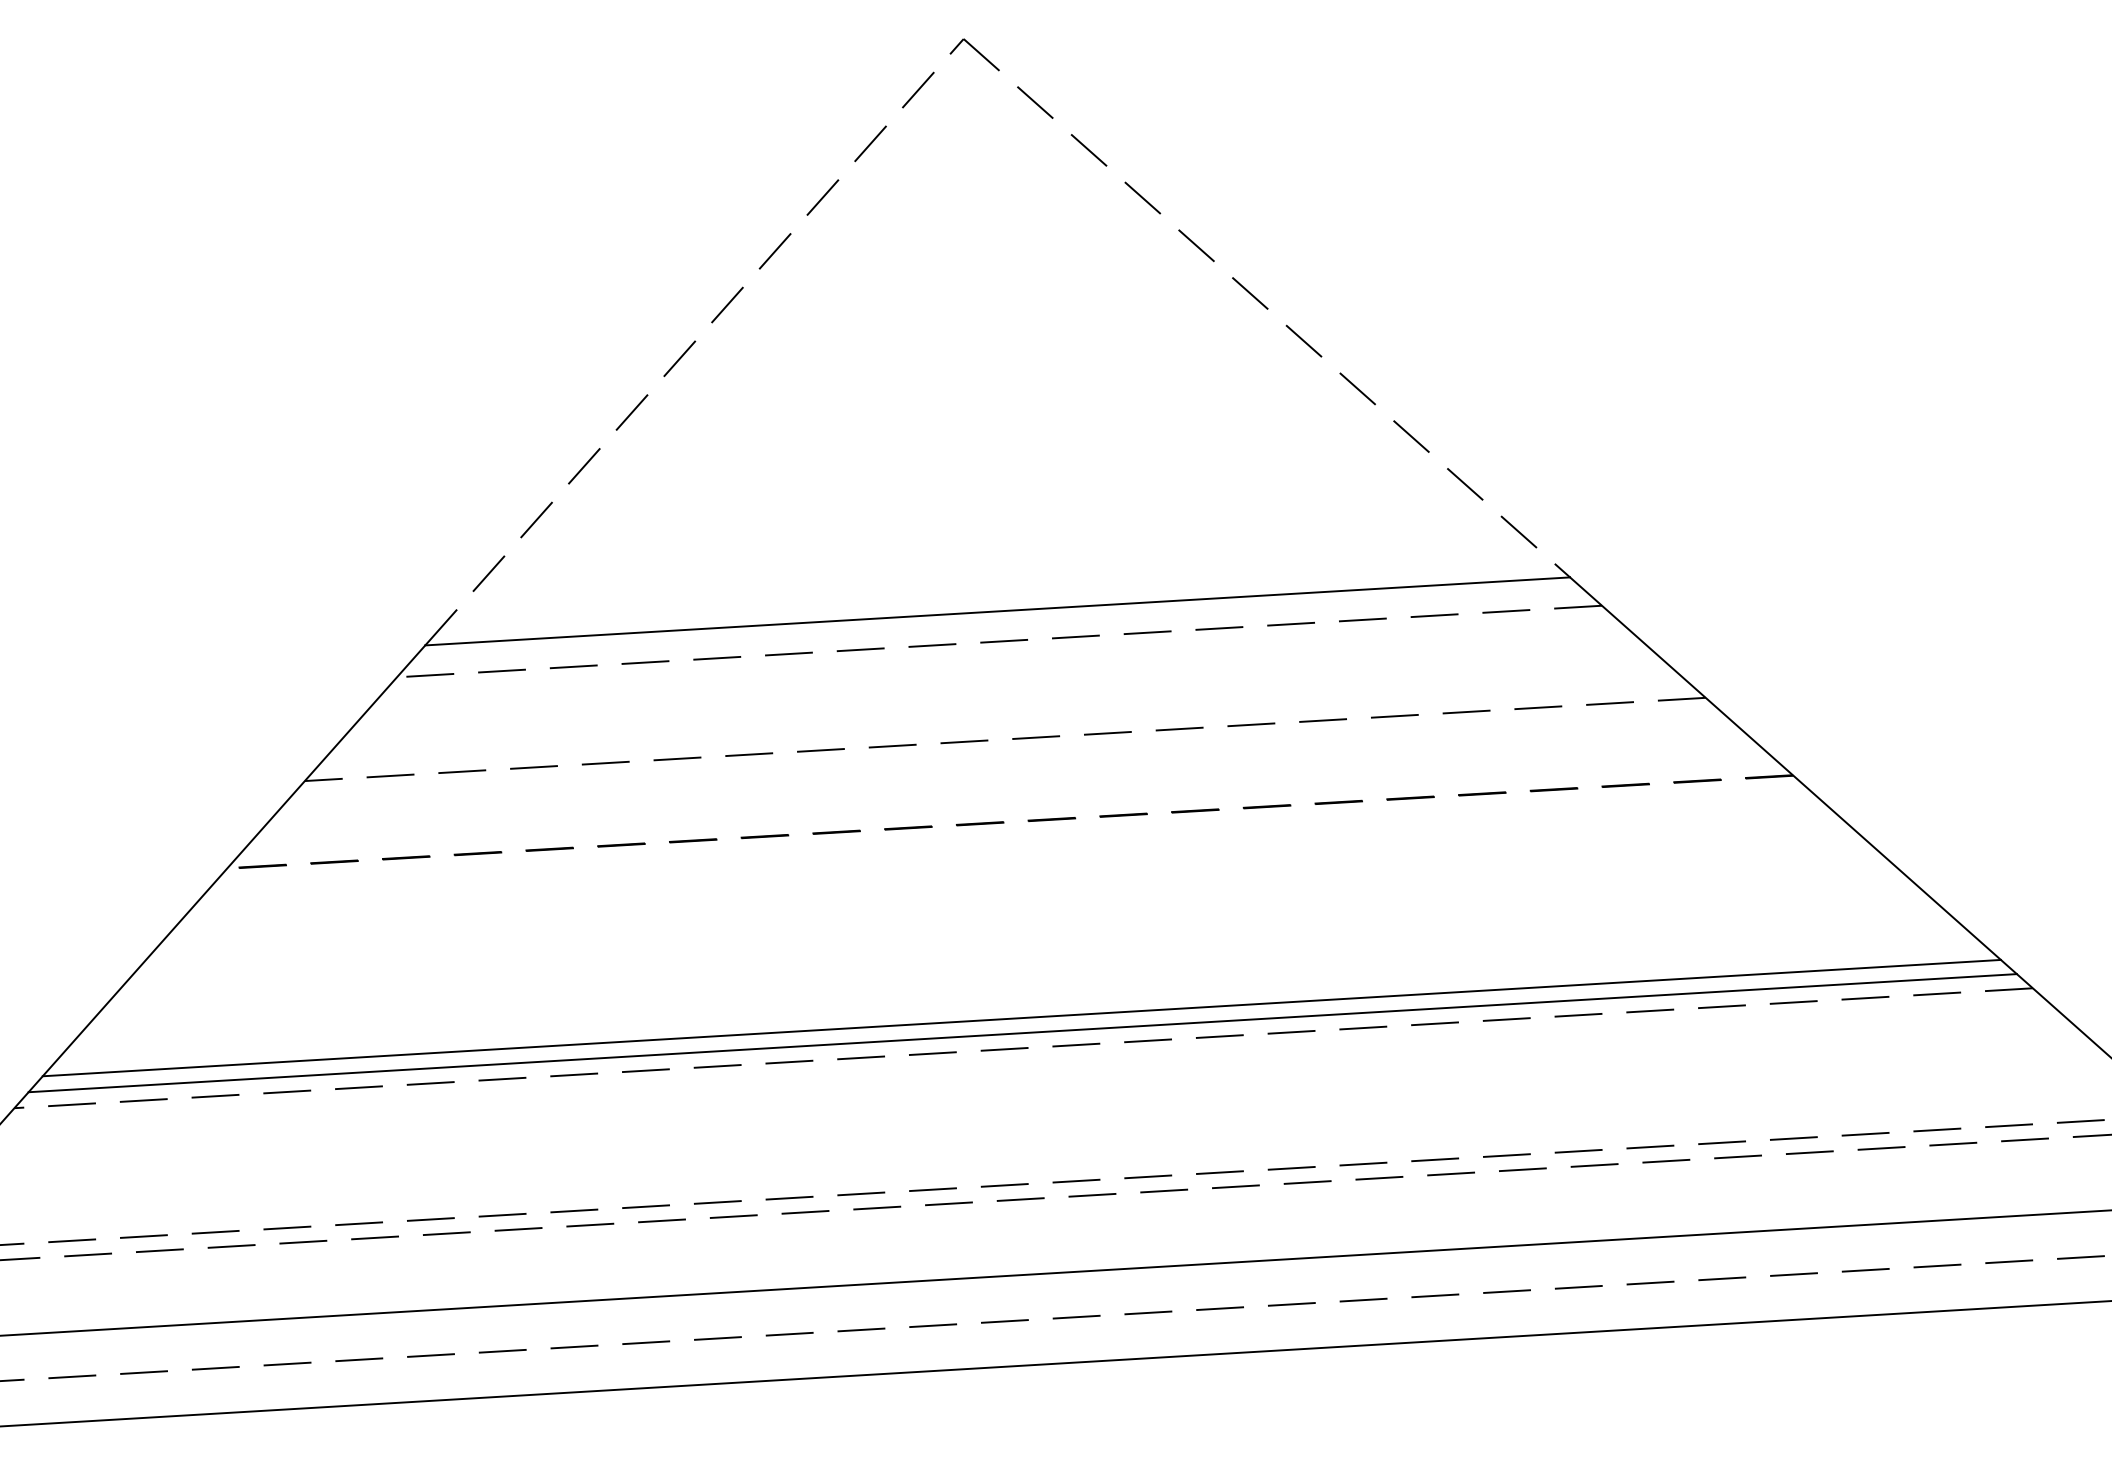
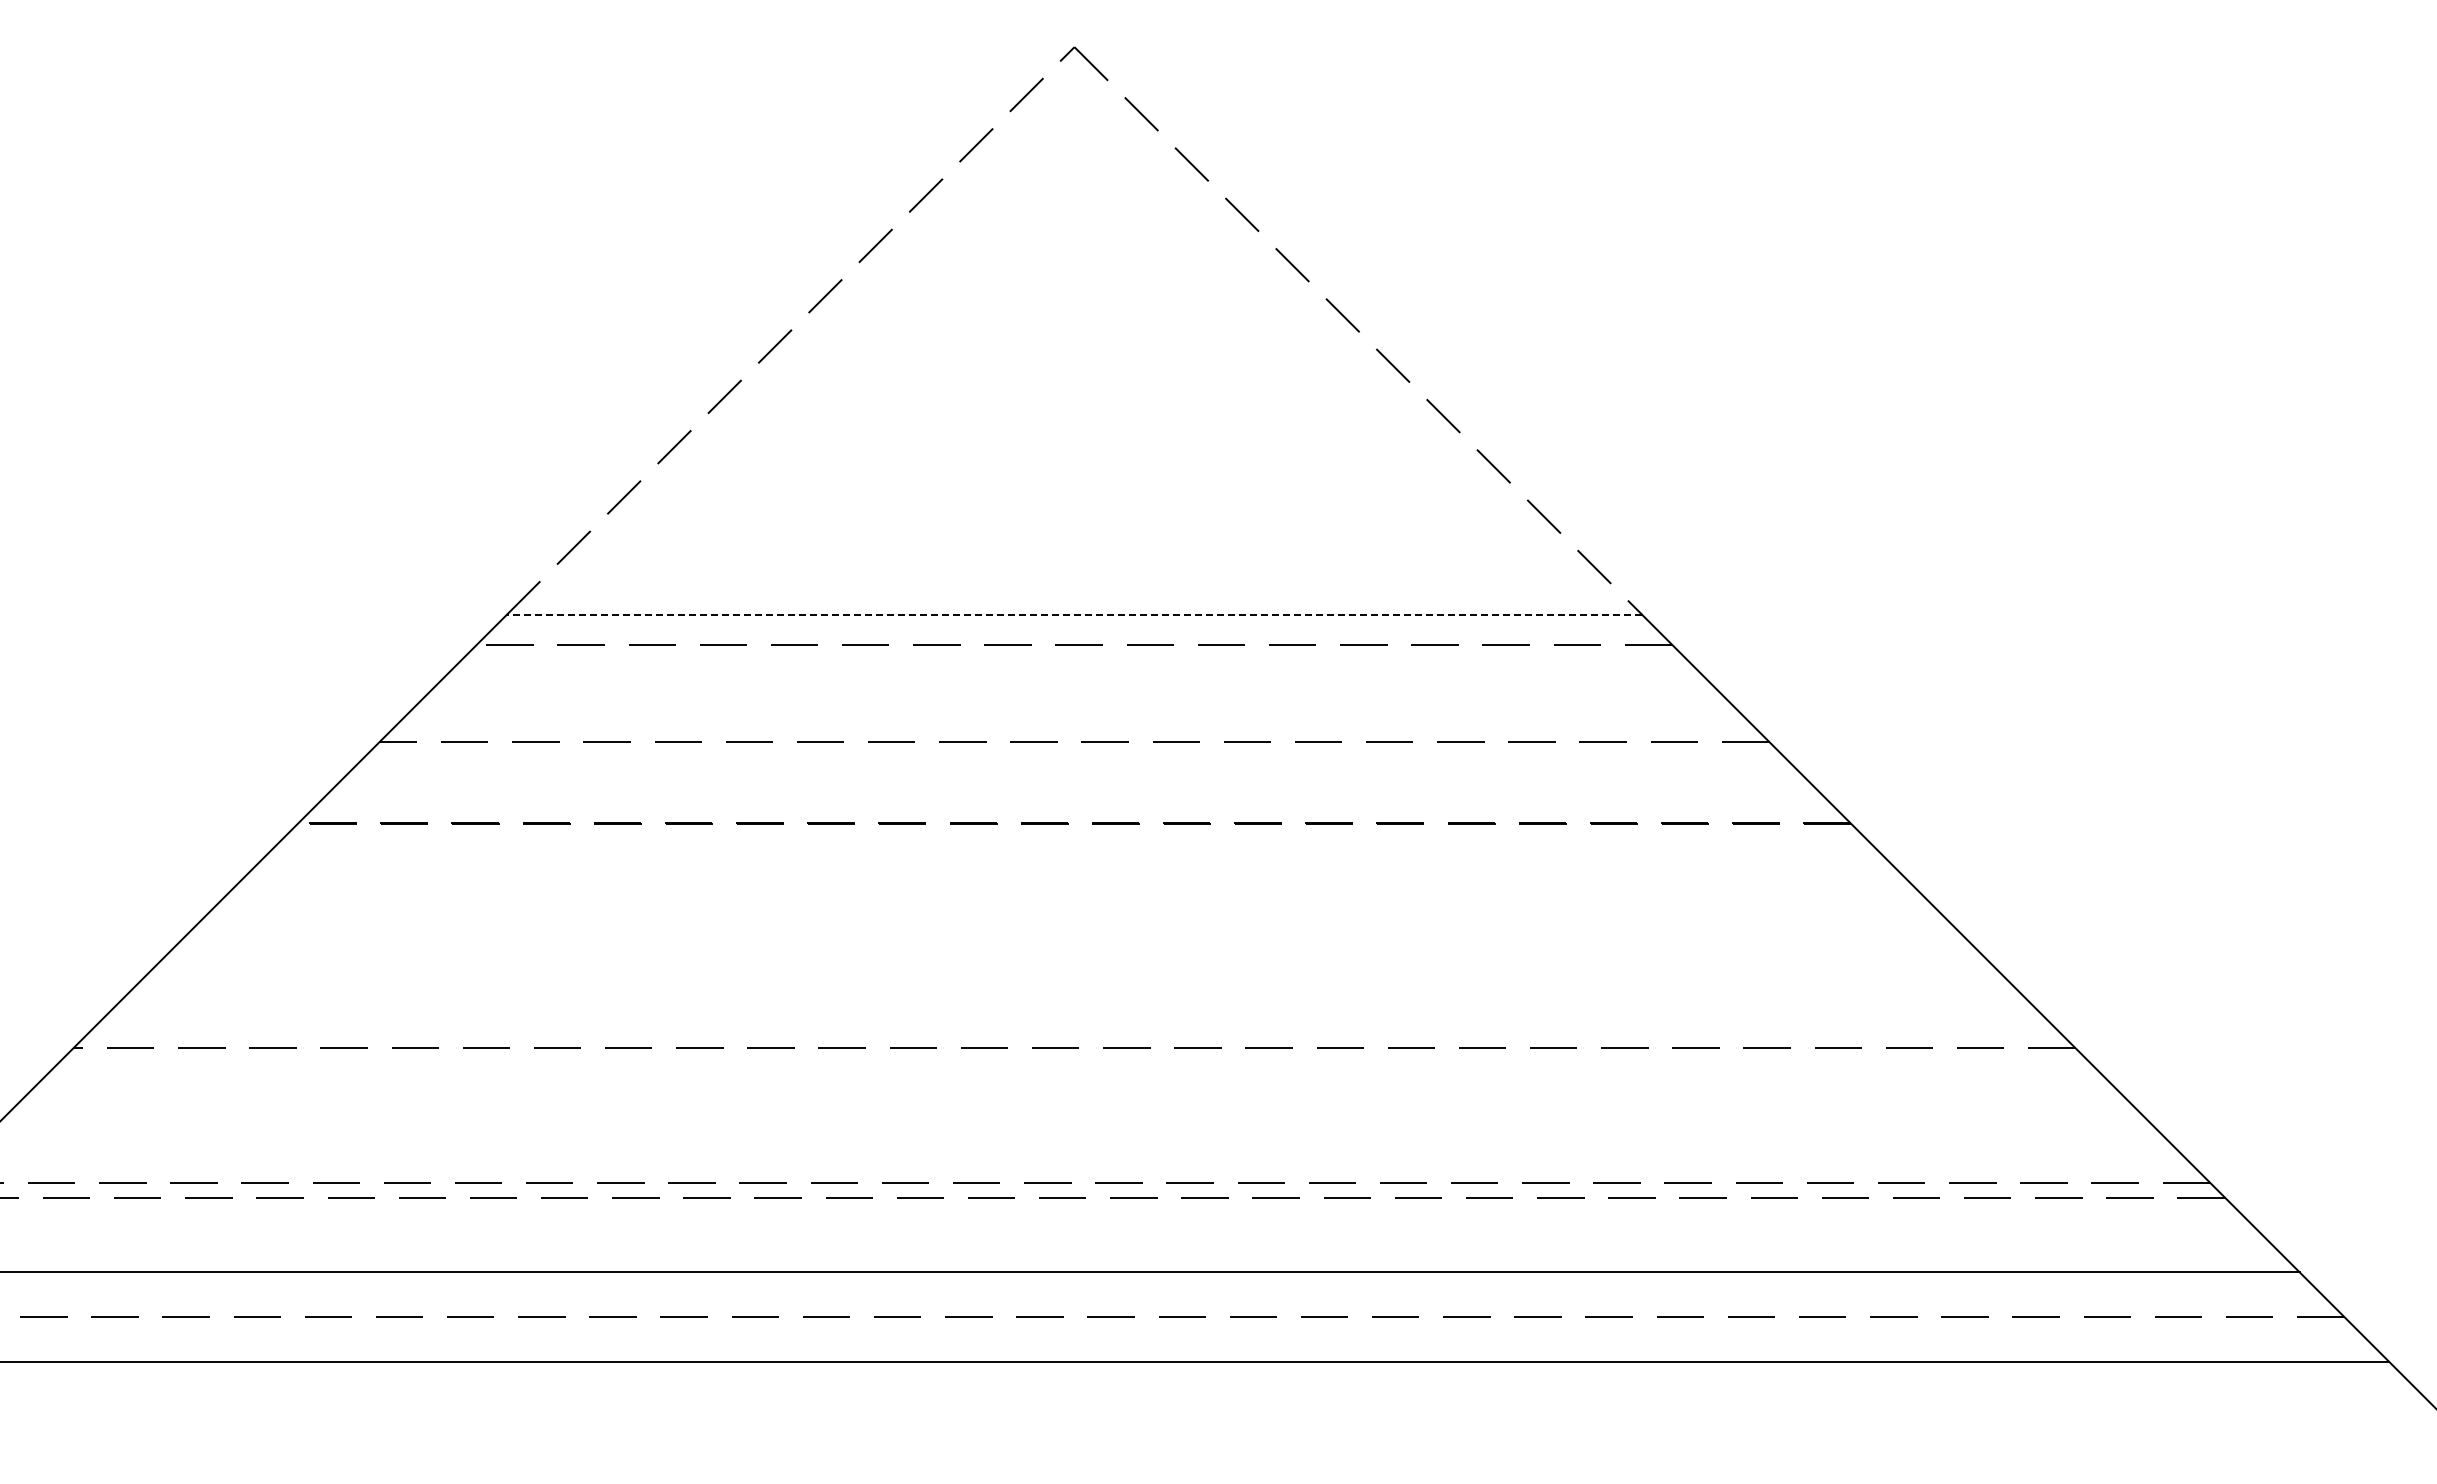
line: (997, 611) -> (1074, 614), solid -> dashed
line: (1021, 1018) -> (1074, 1018), removed
line: (1022, 1033) -> (1074, 1033), removed

